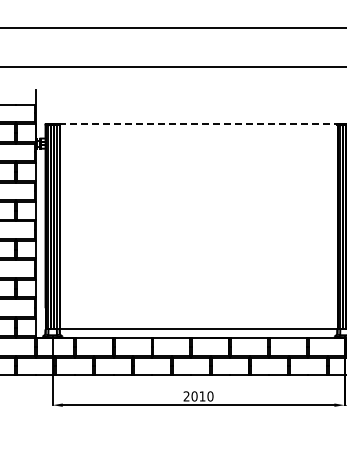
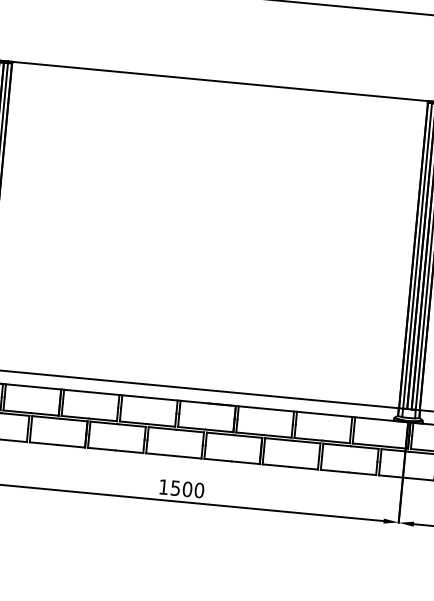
line: (199, 124) -> (221, 82), dashed -> solid
text: (194, 396) -> (175, 488), 2010 -> 1500

